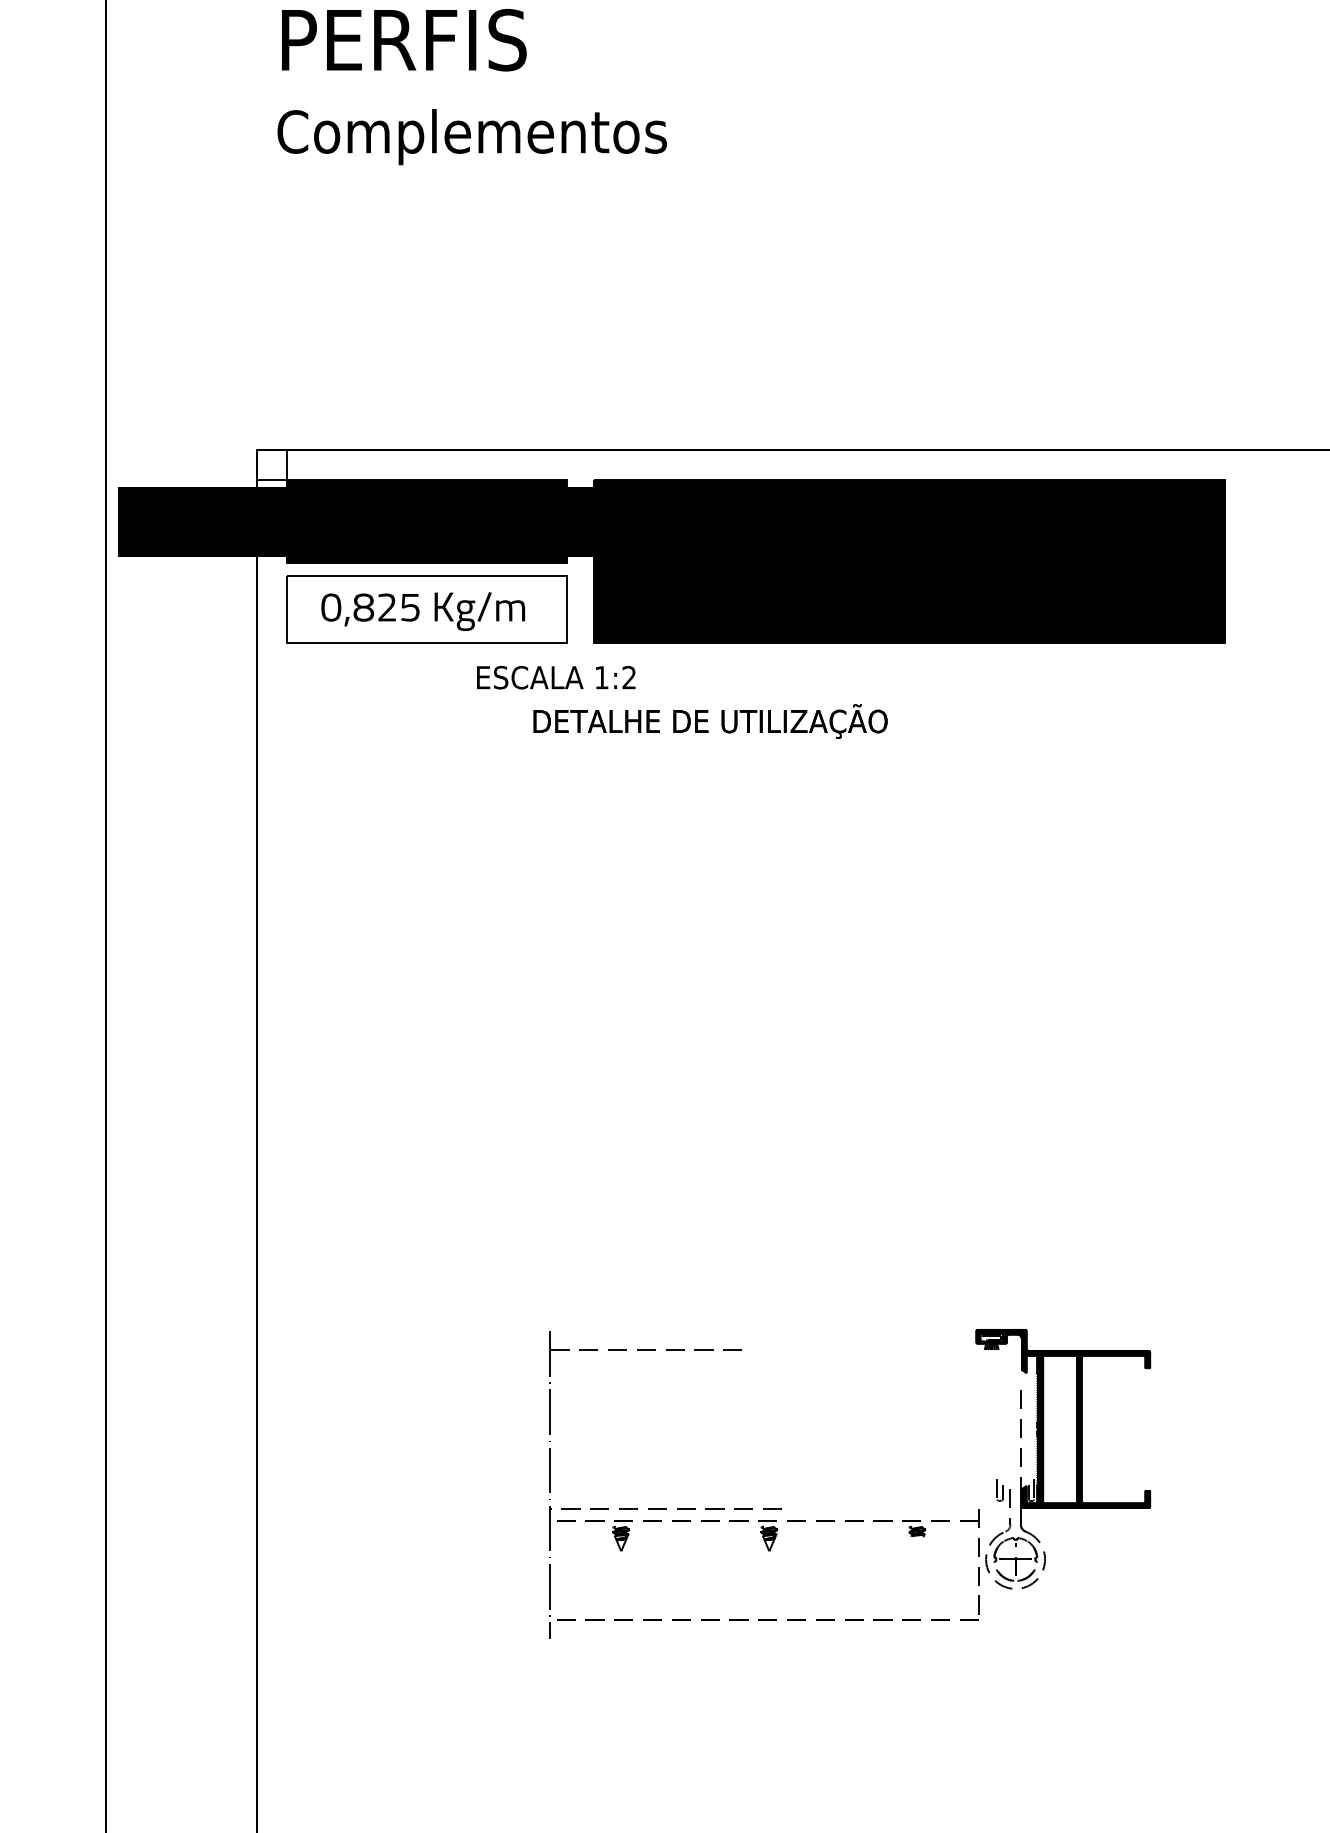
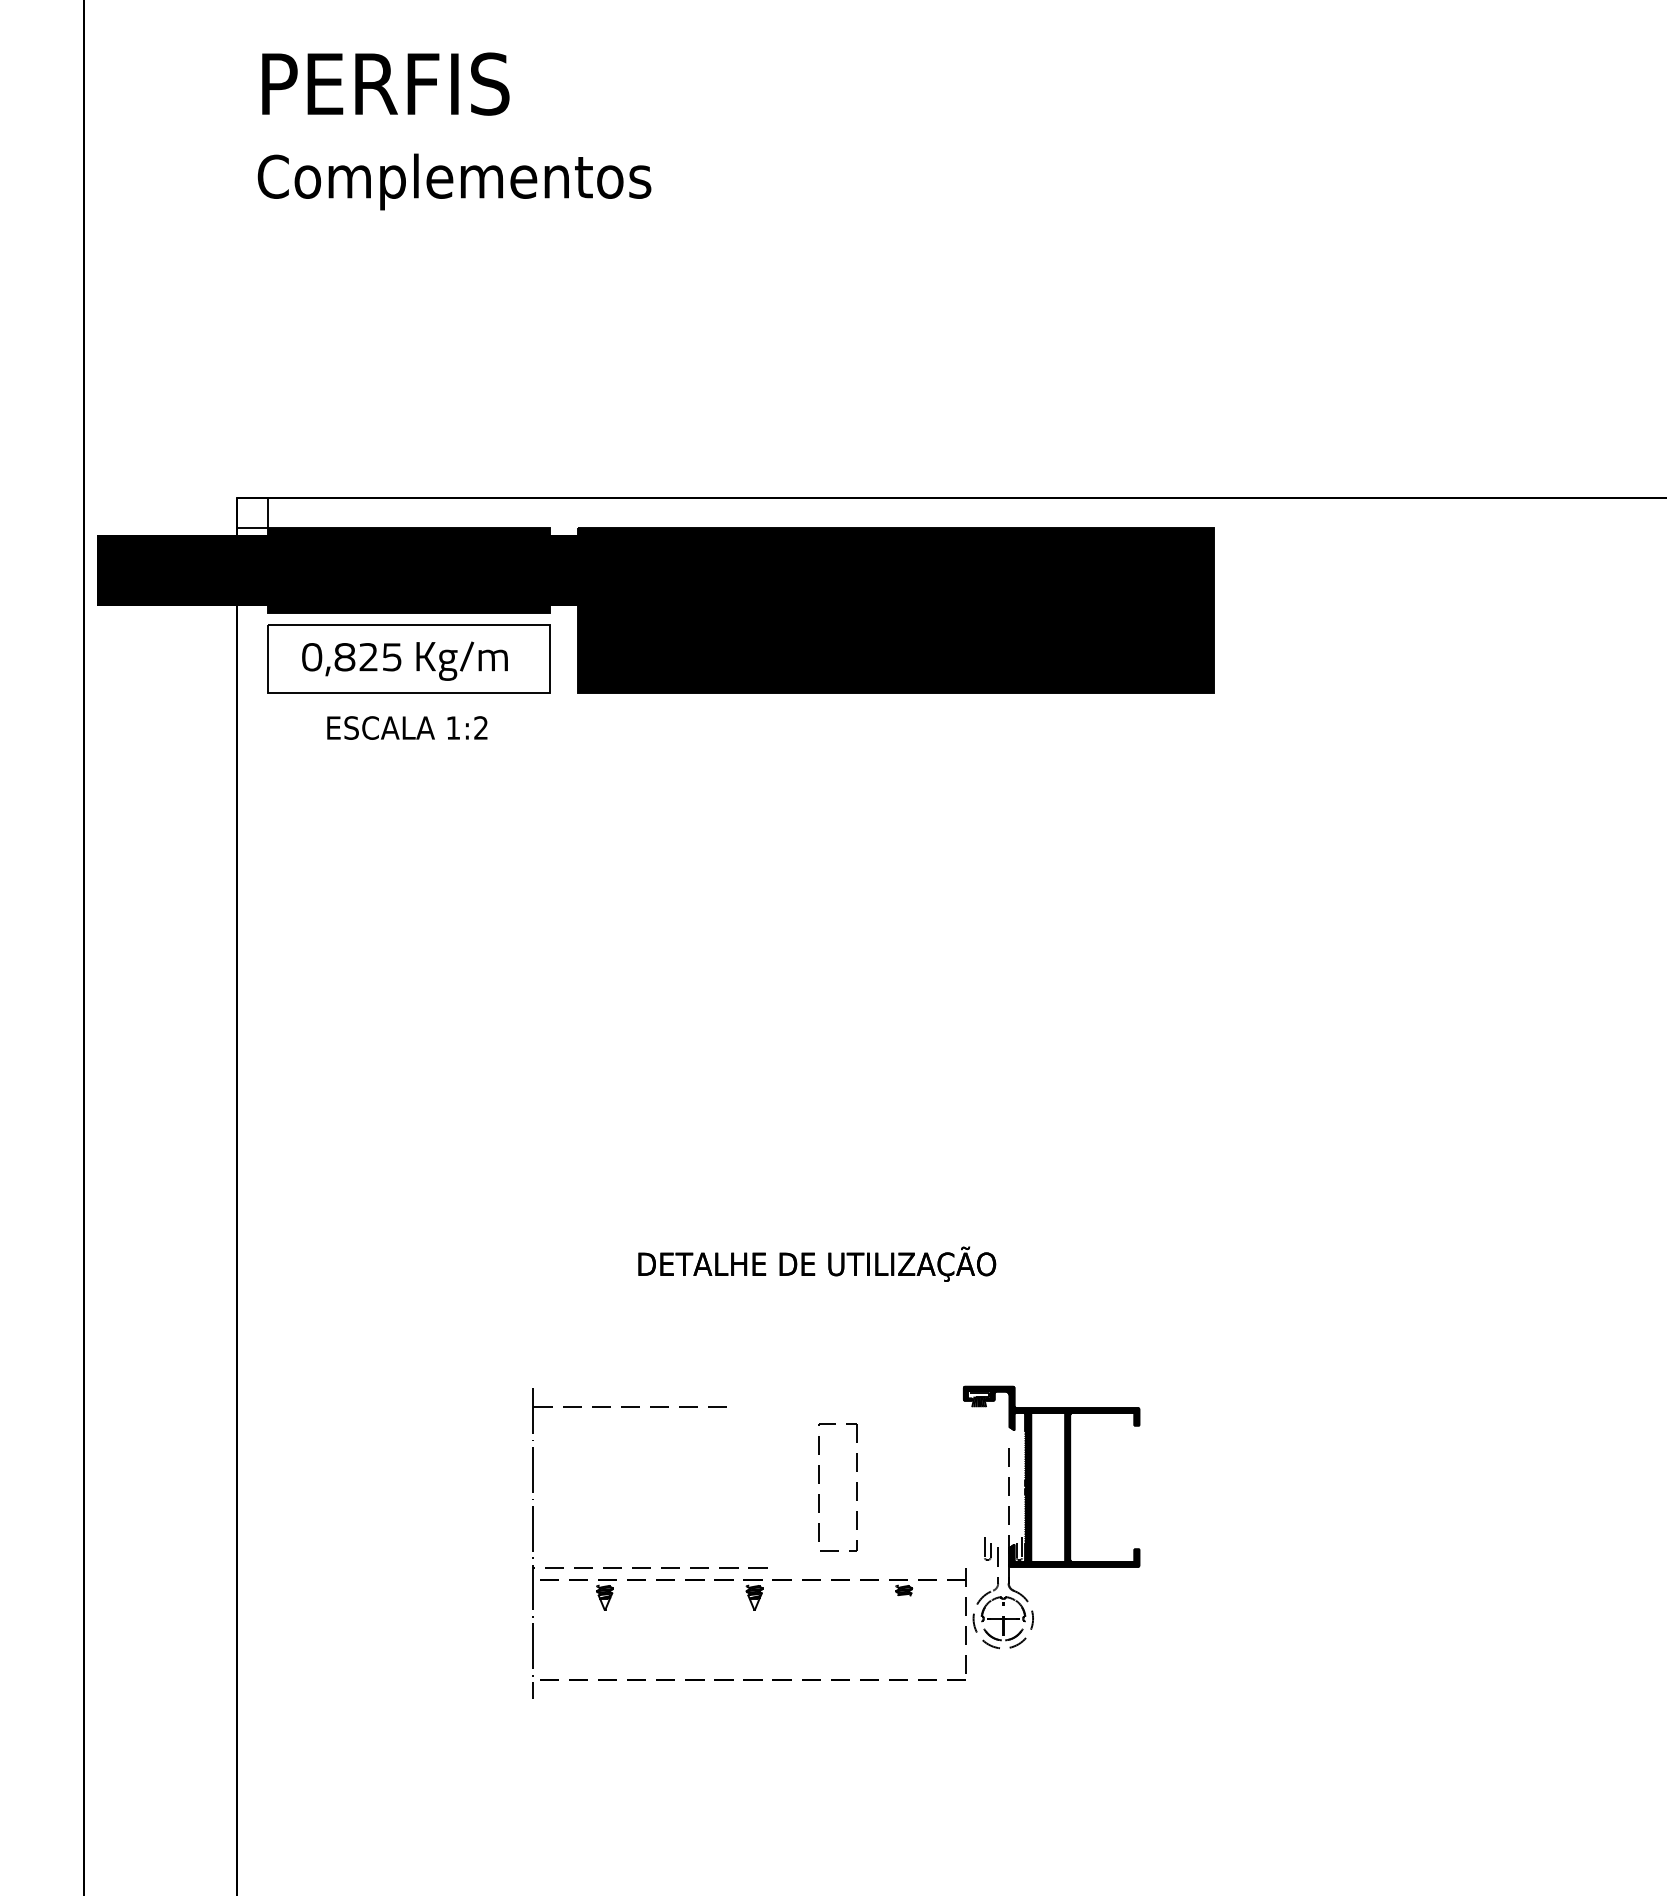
text: (556, 677) -> (407, 727), moved
text: (710, 720) -> (817, 1263), moved
part: (833, 1425) -> (819, 1483), added

